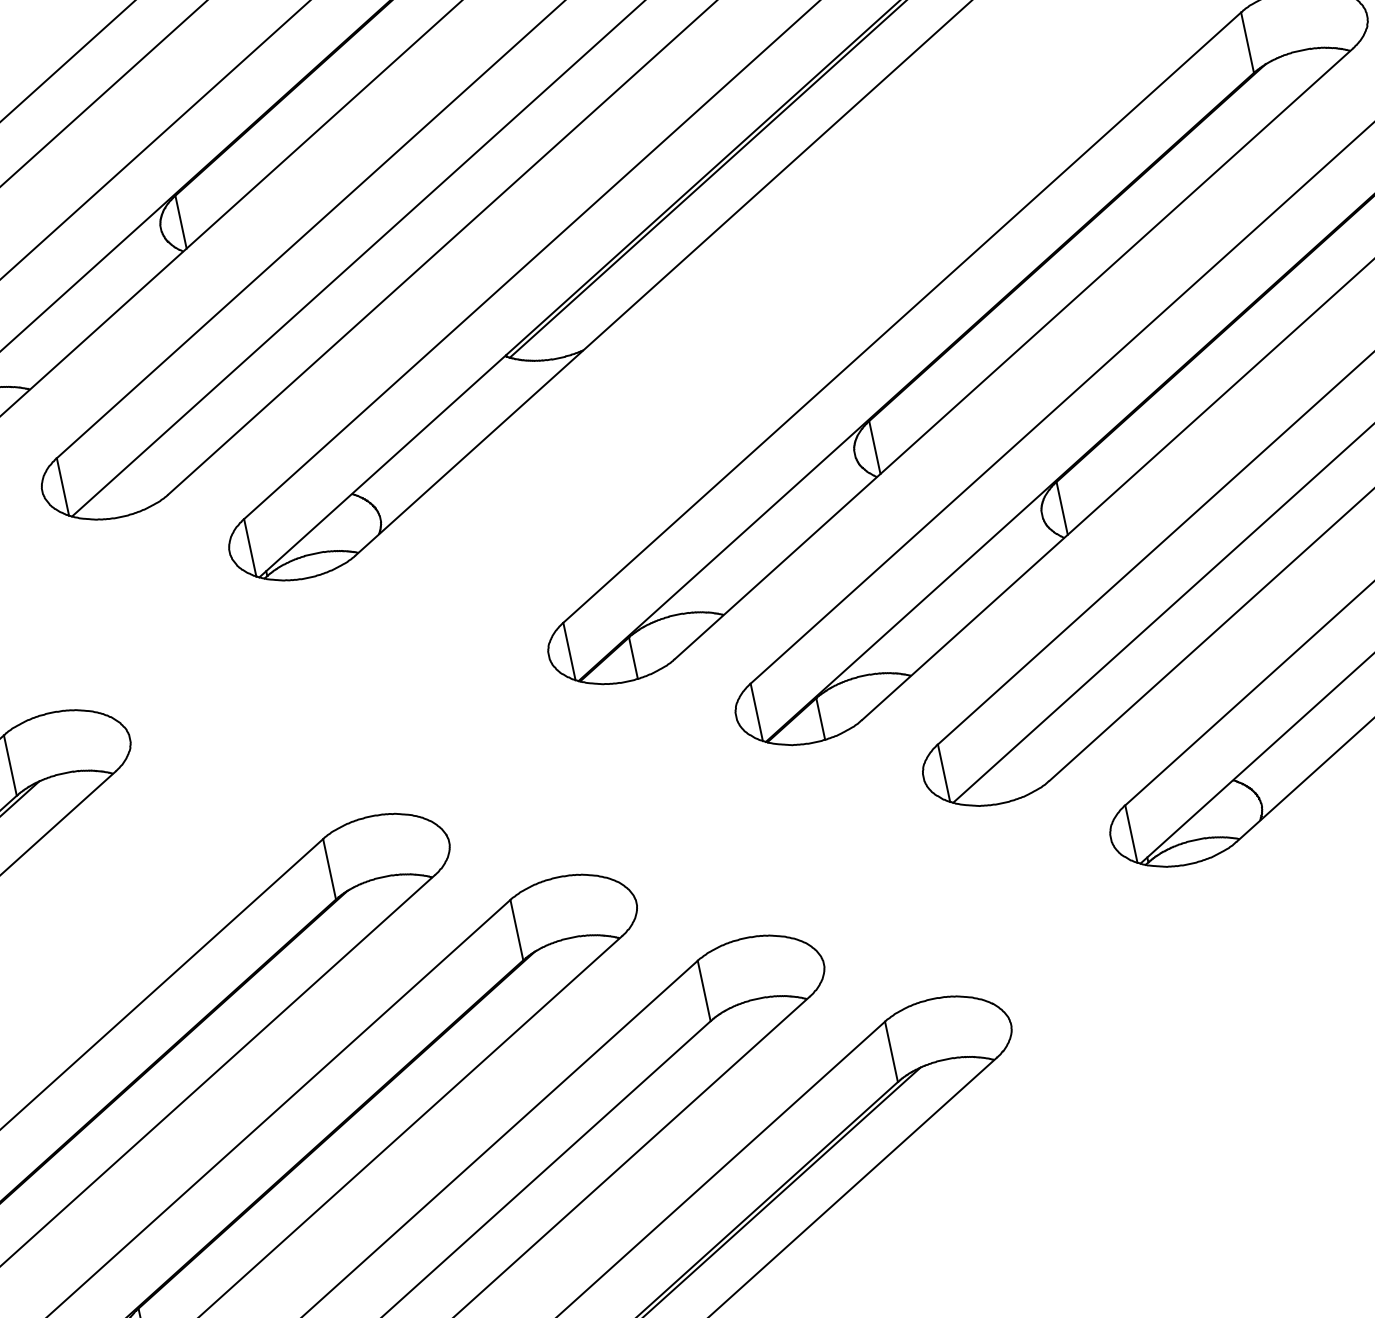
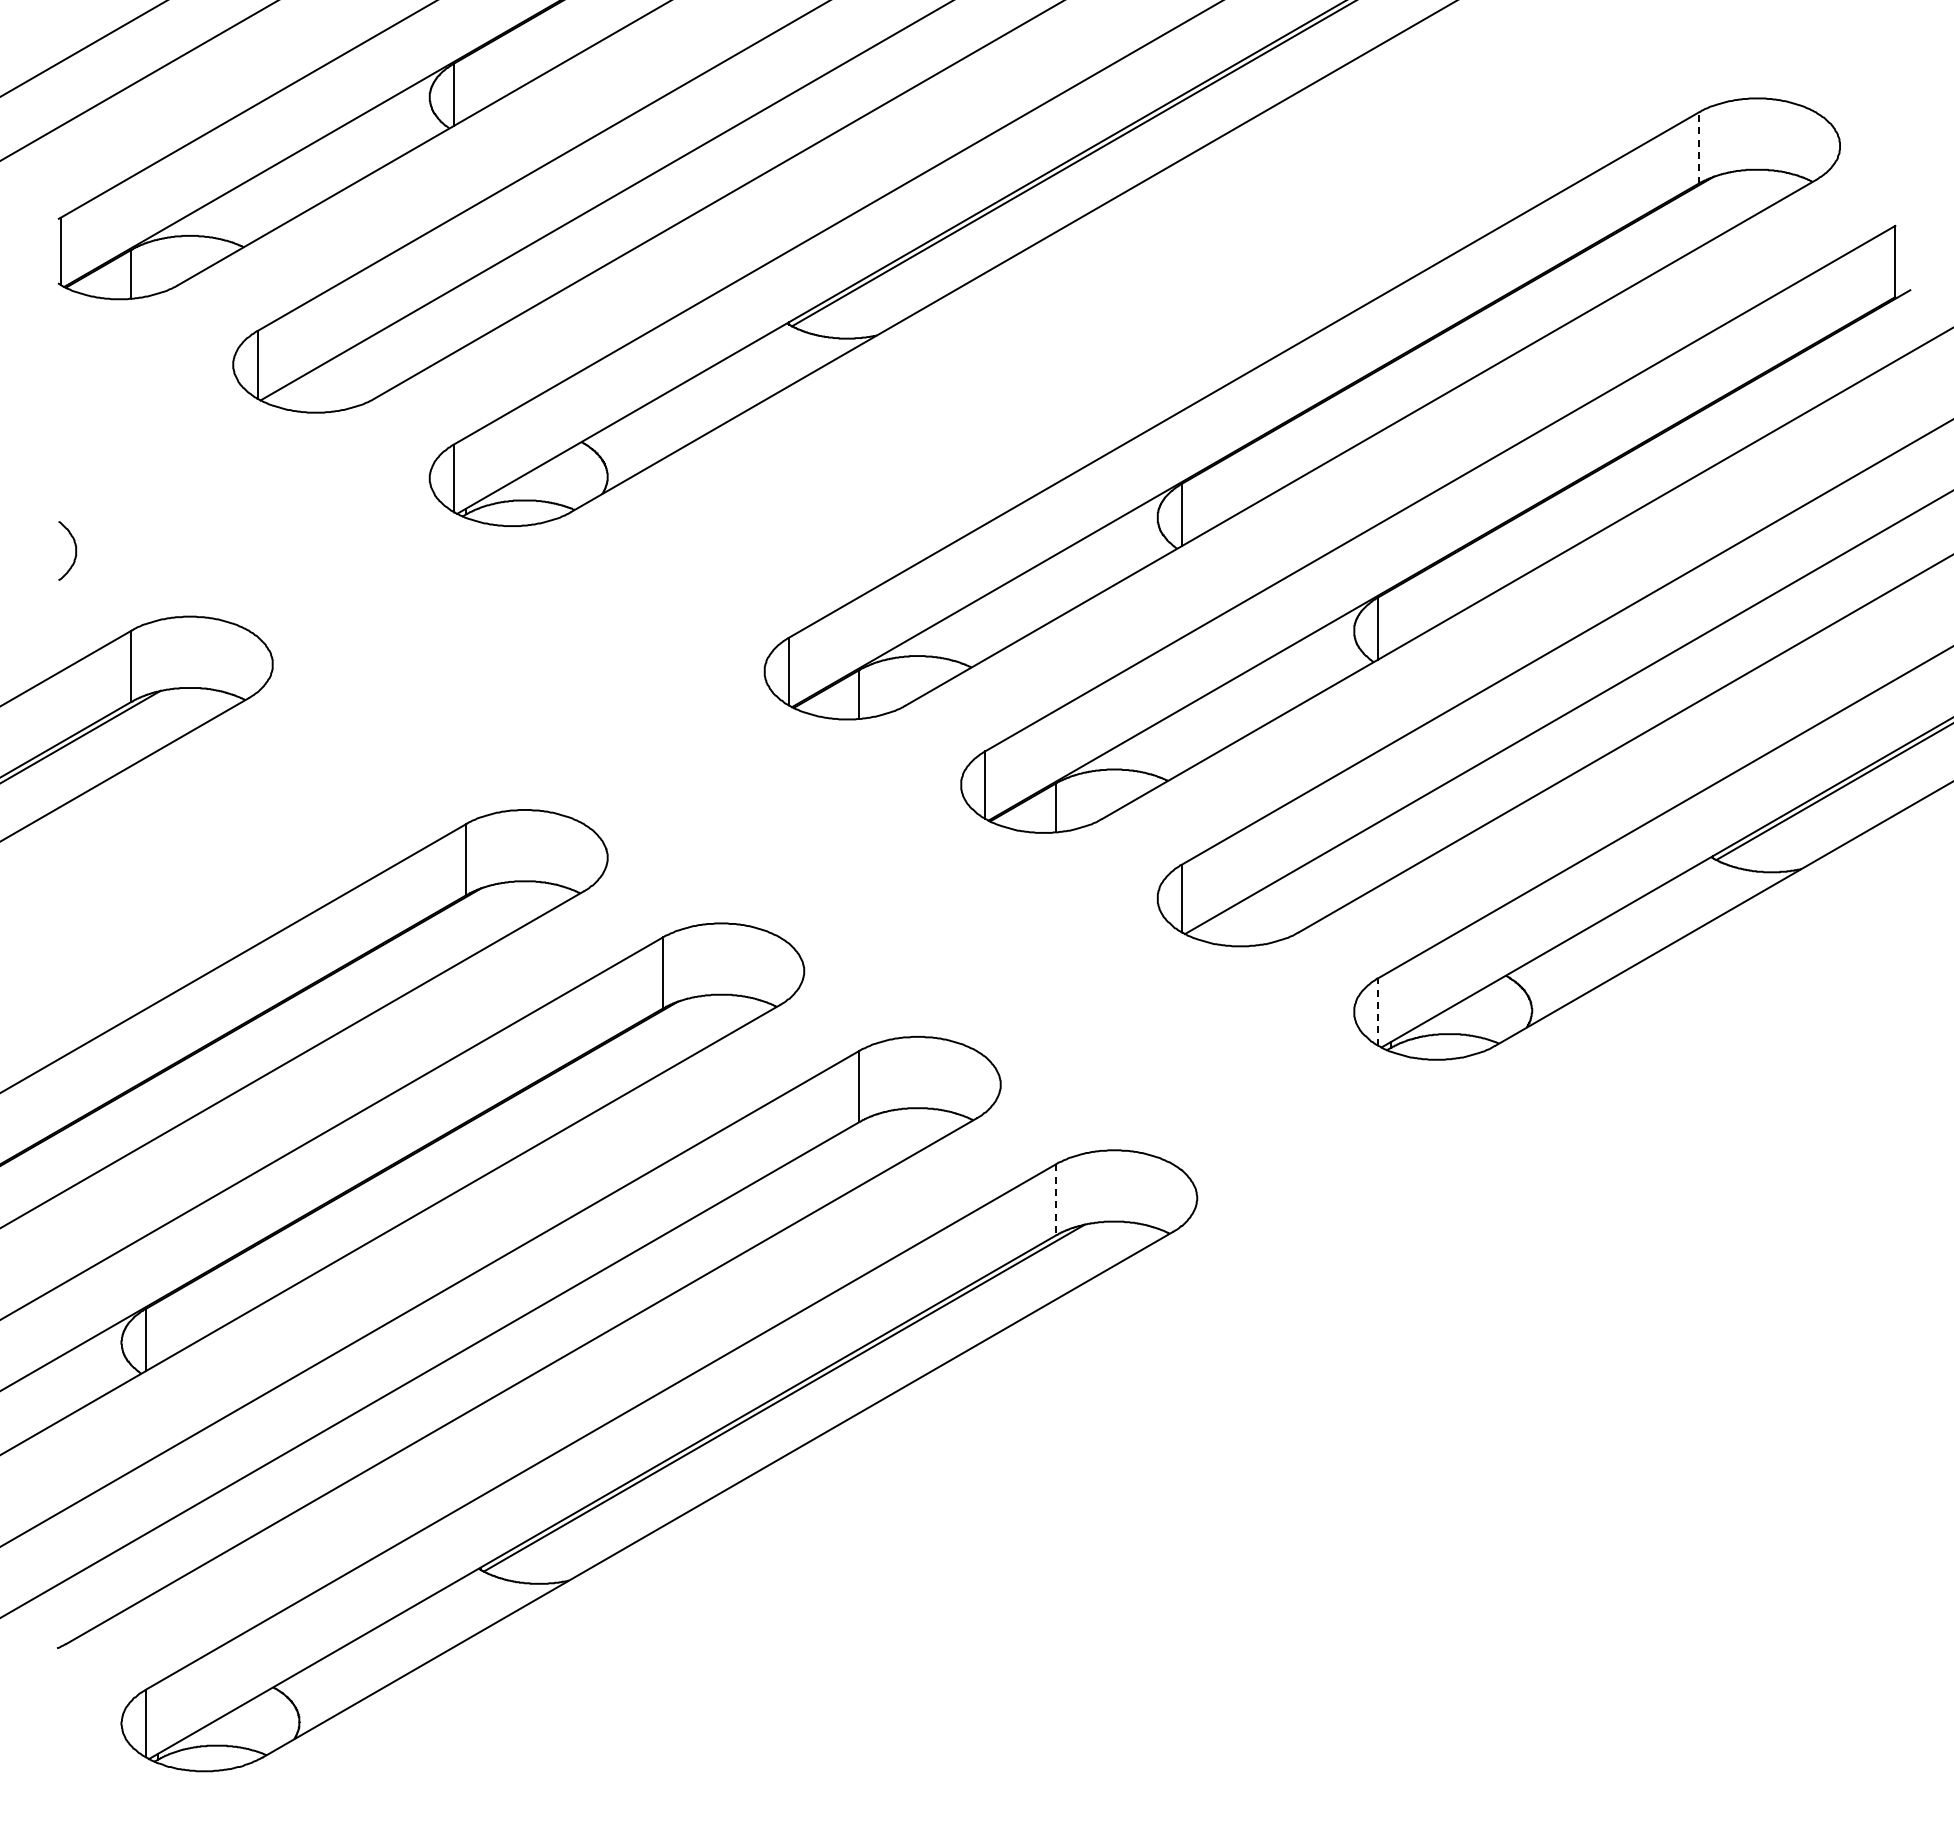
line: (1247, 43) -> (1698, 148), solid -> dashed
line: (1131, 834) -> (1378, 1012), solid -> dashed
line: (891, 1051) -> (1055, 1199), solid -> dashed

